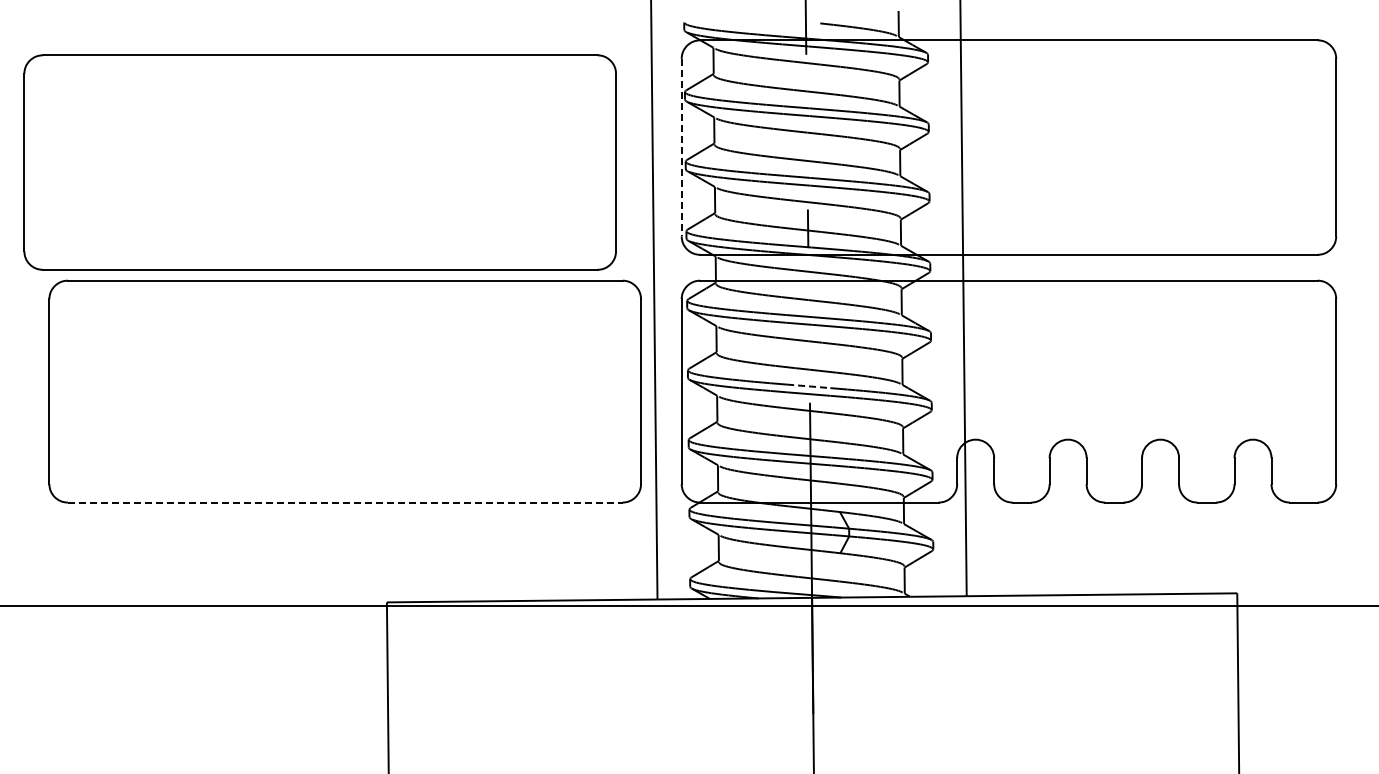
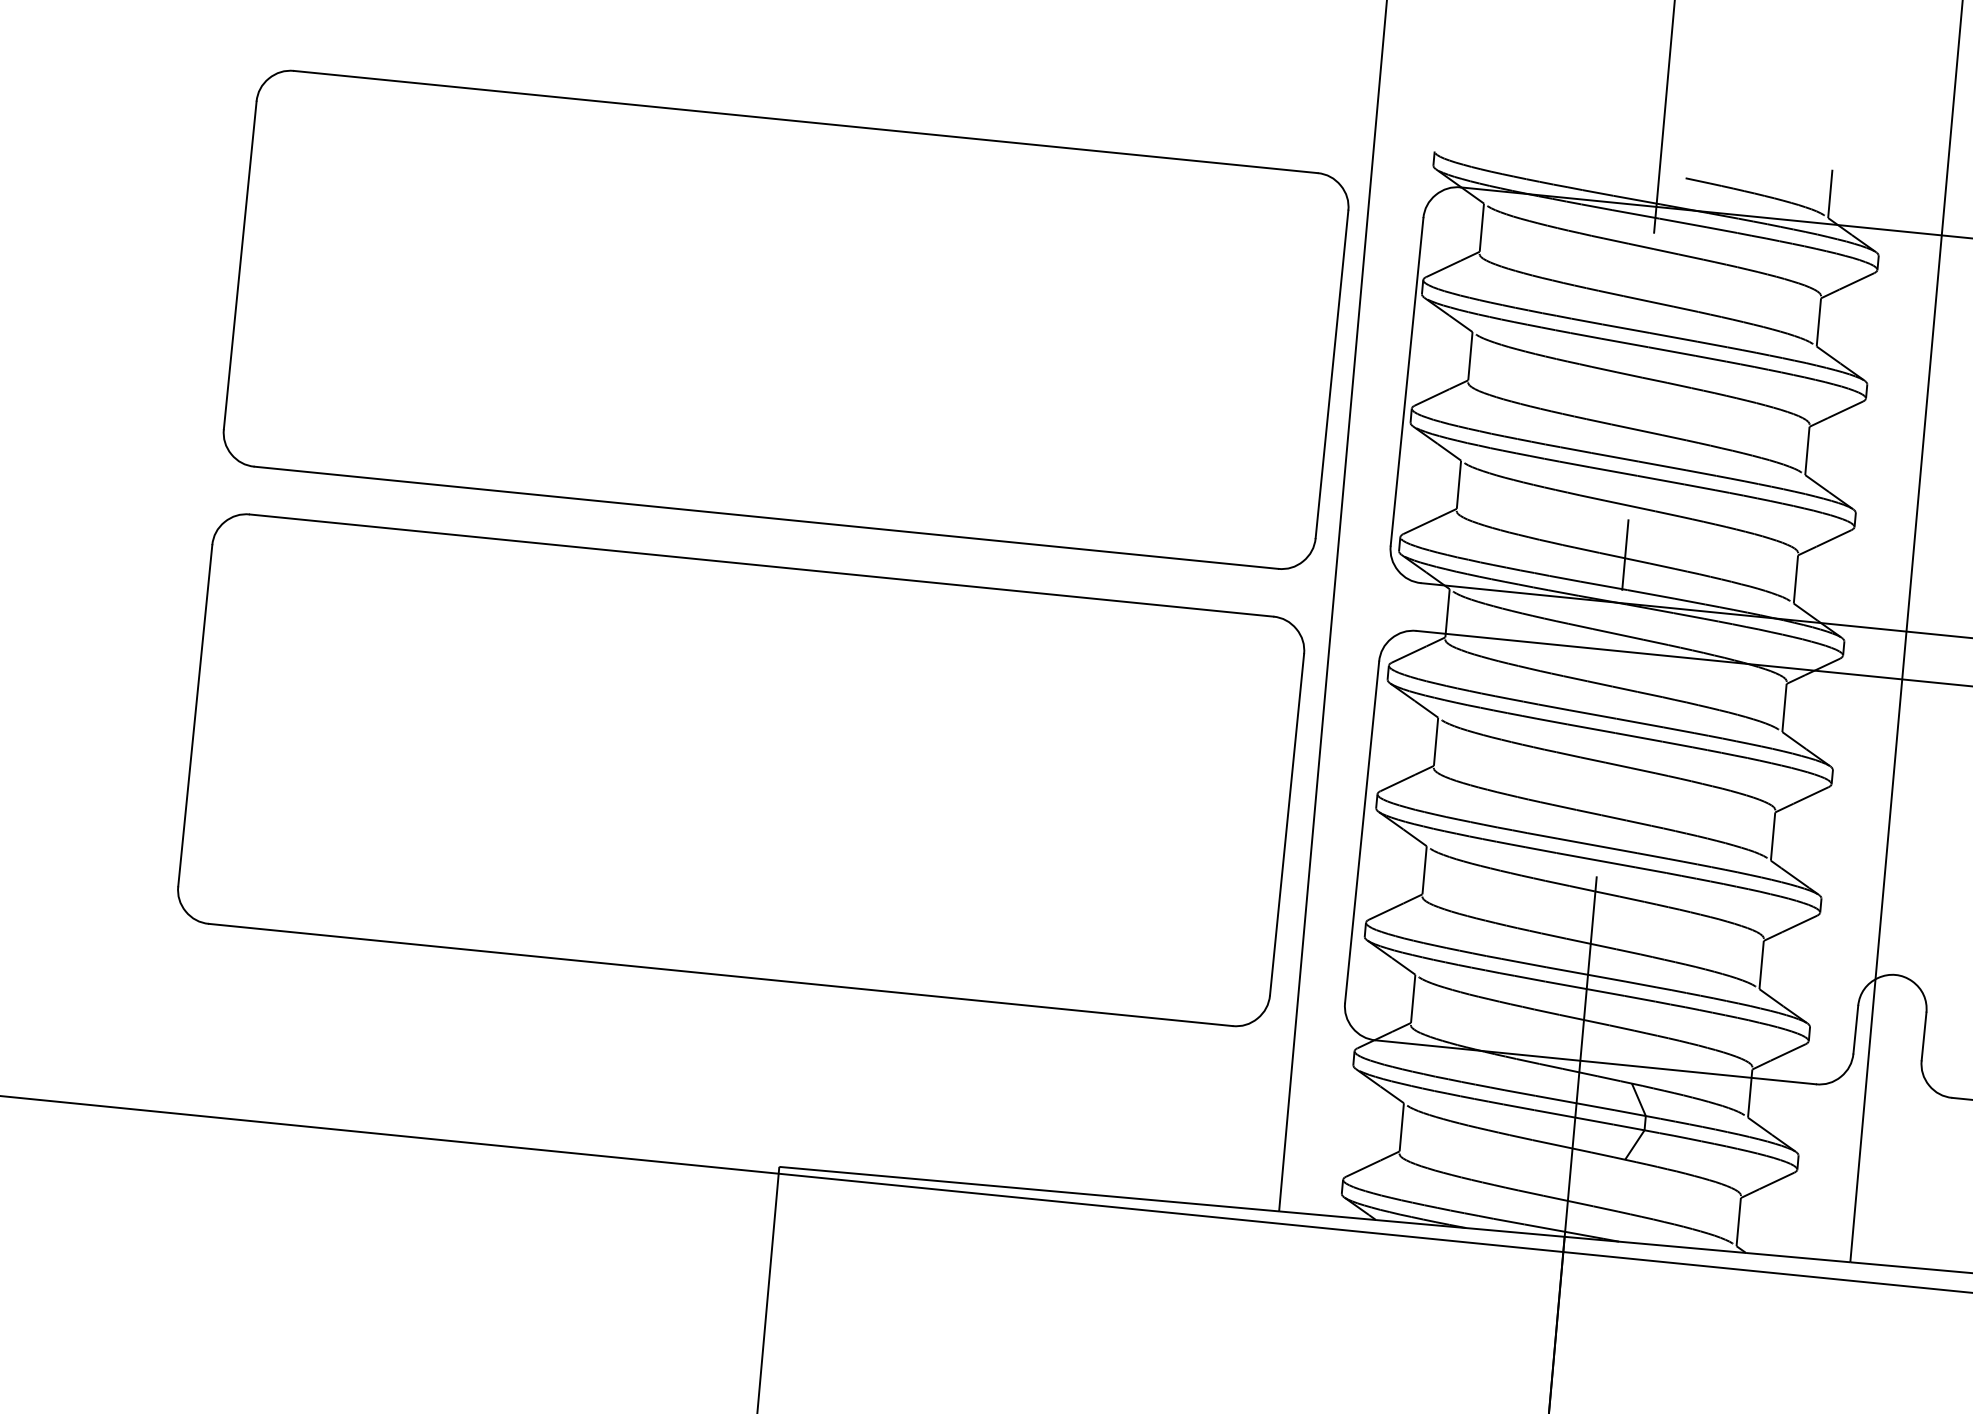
line: (681, 147) -> (1406, 381), dashed -> solid
part: (319, 162) -> (784, 319), moved
line: (808, 386) -> (1597, 846), dashed -> solid
line: (345, 502) -> (721, 974), dashed -> solid

